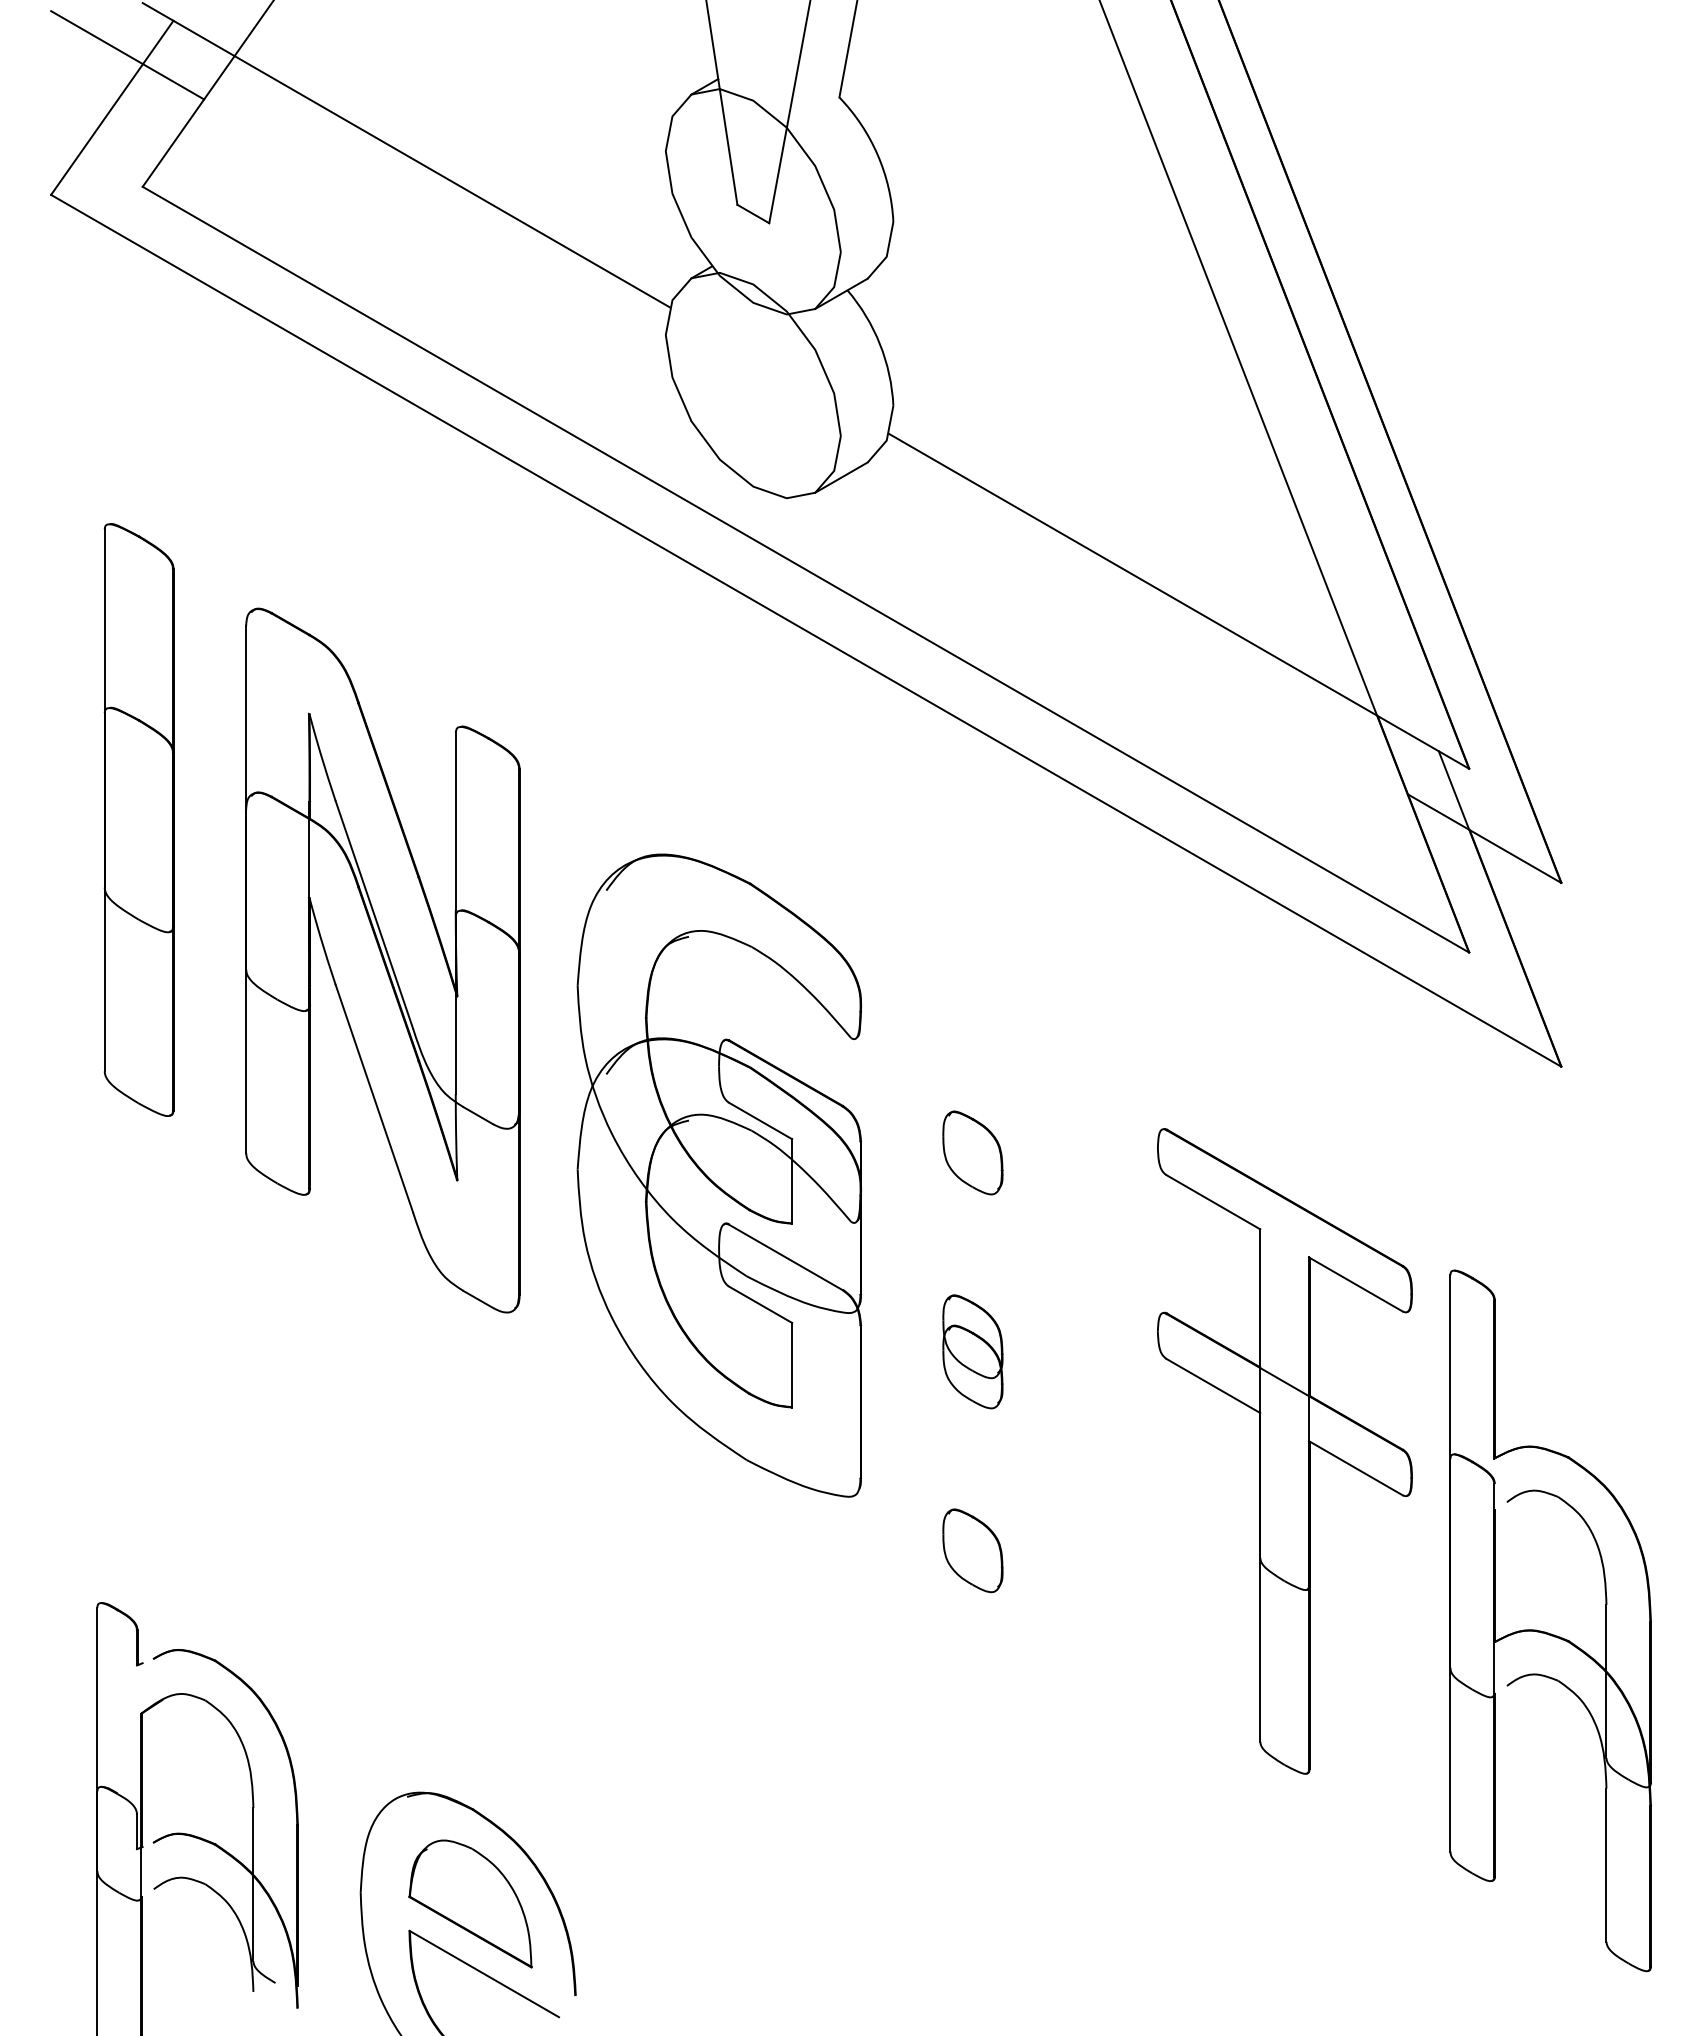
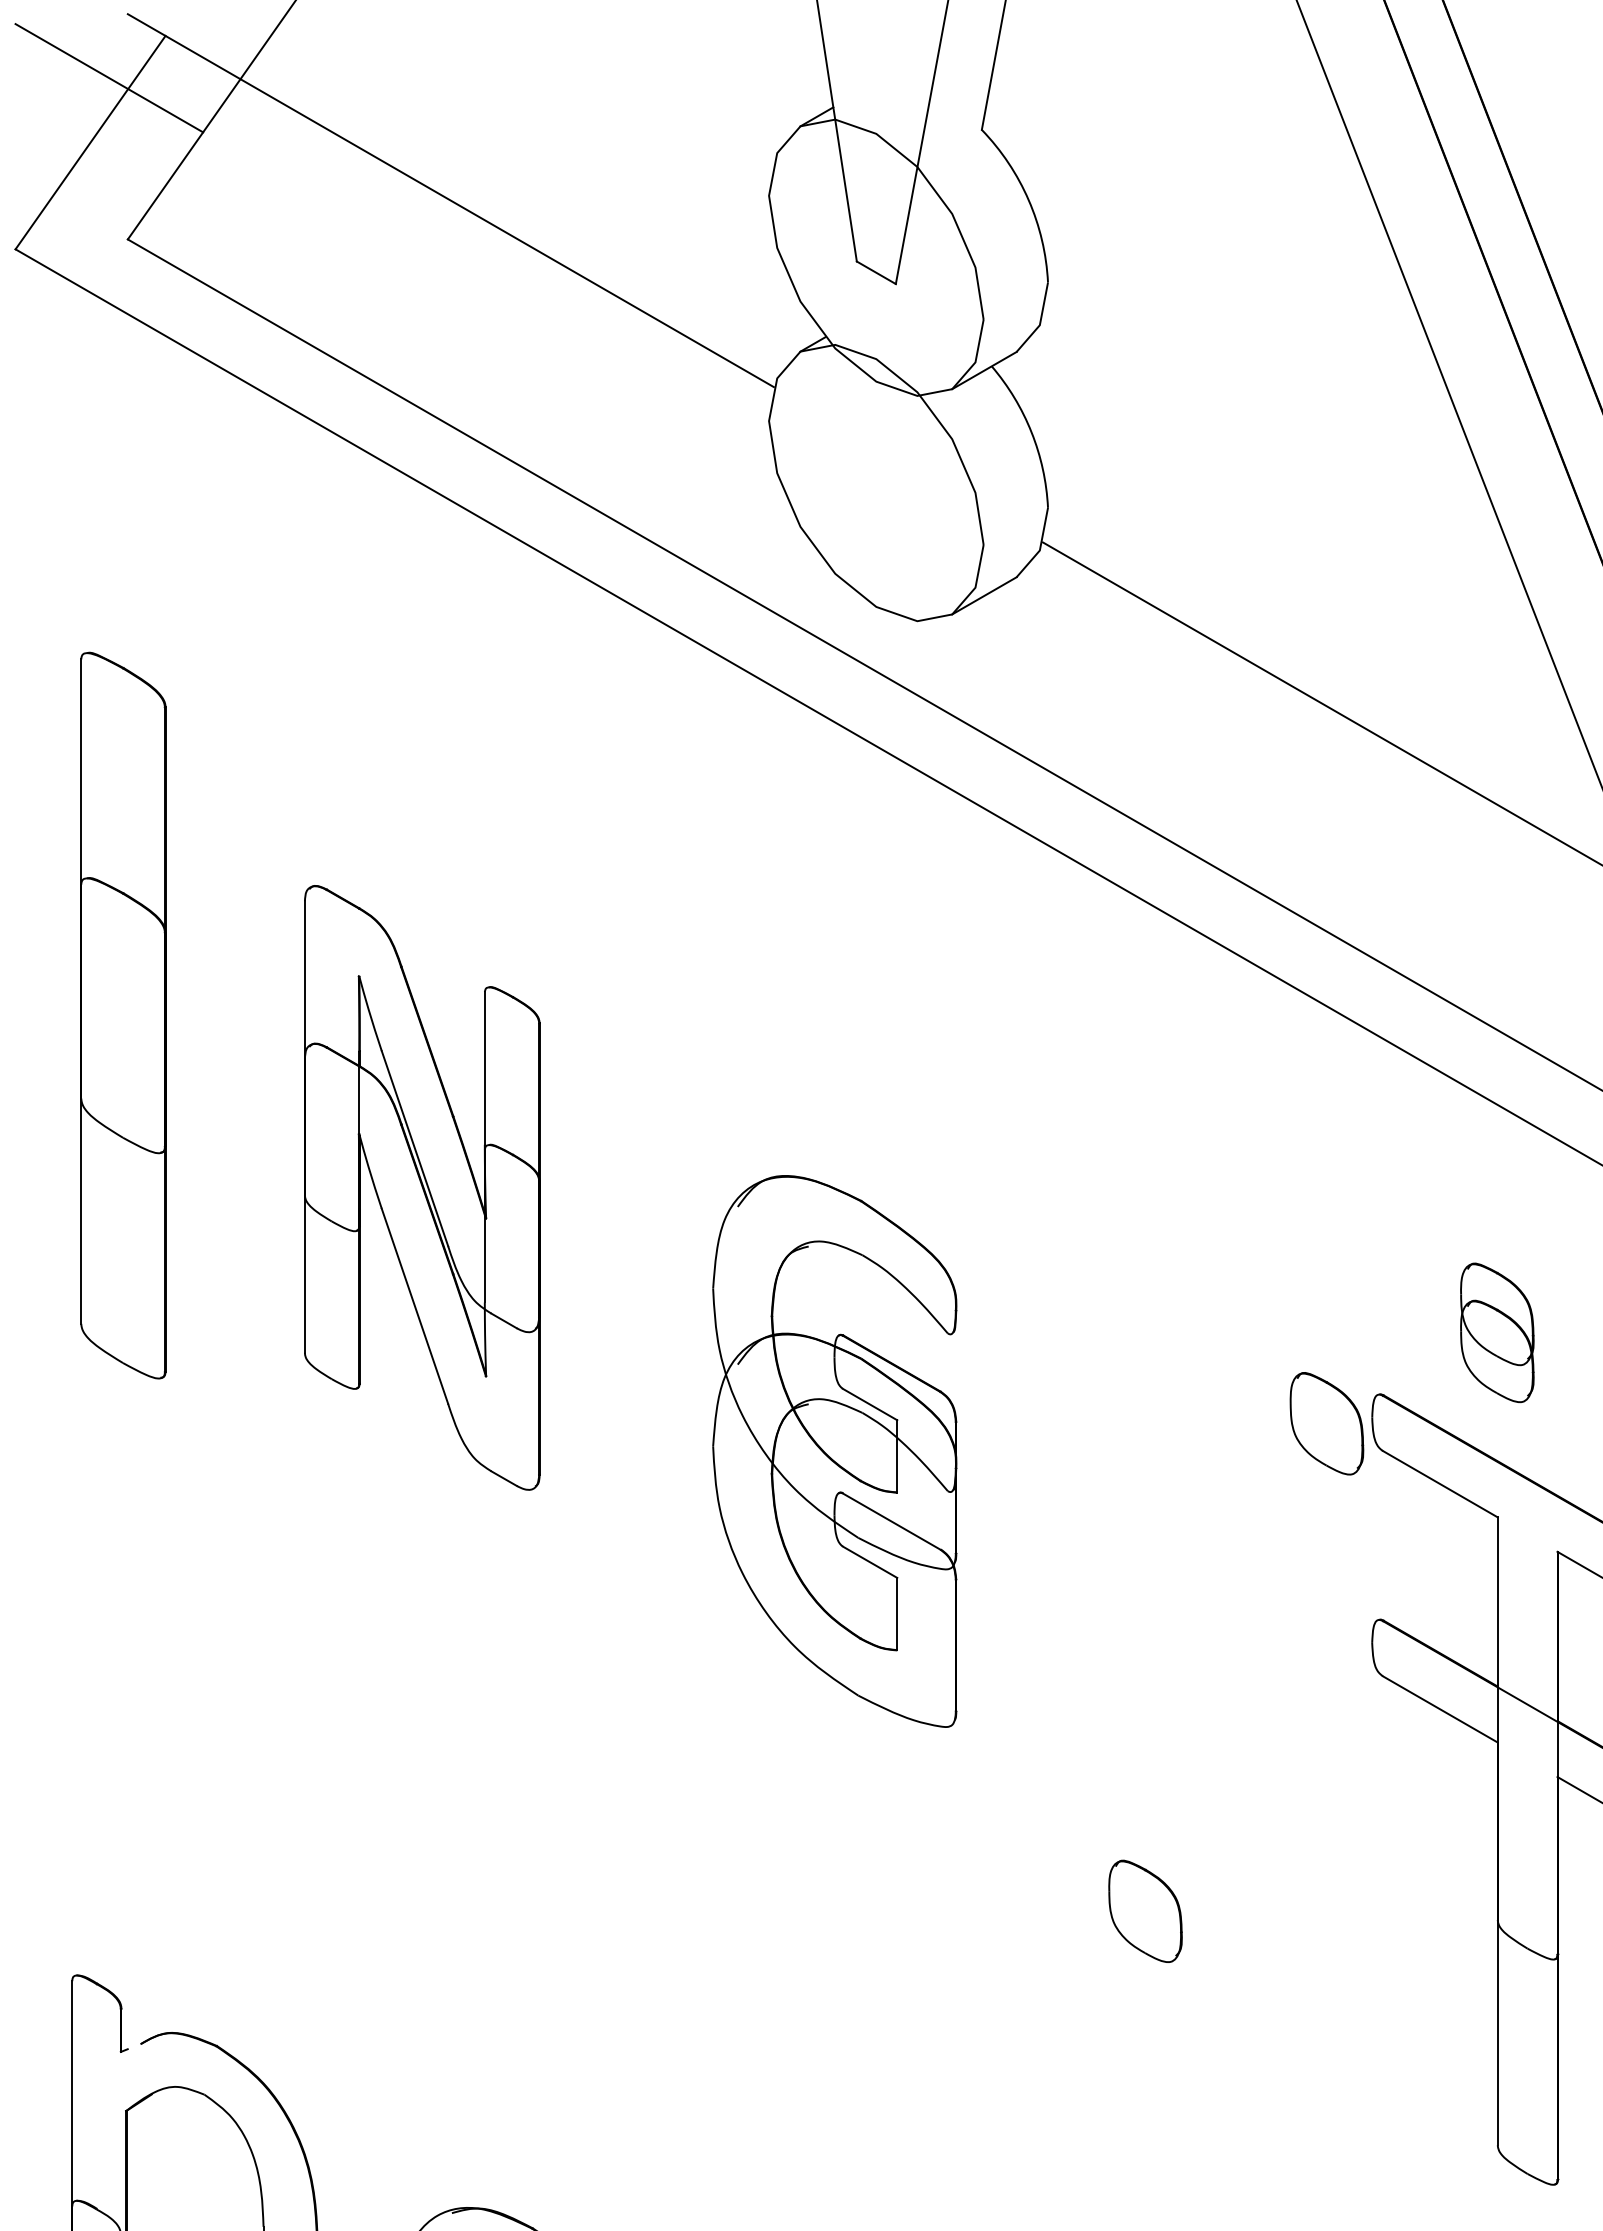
part: (382, 960) -> (421, 1187), size x0.7
part: (972, 1152) -> (1326, 1423), moved
part: (719, 1175) -> (834, 1451), size x0.7
part: (972, 1351) -> (1496, 1332), moved

